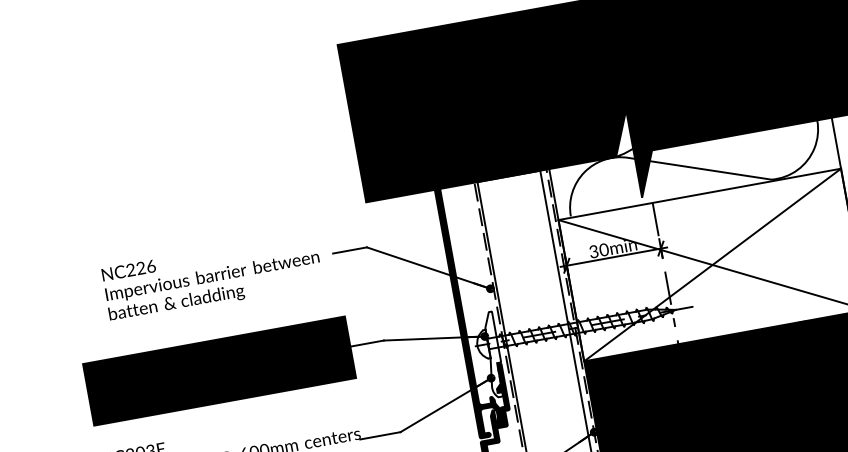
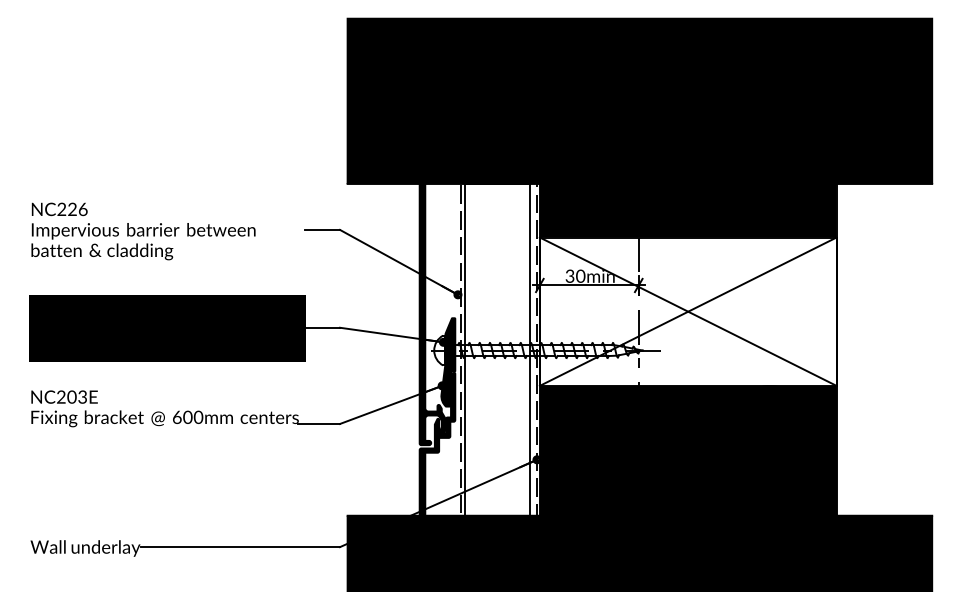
fill: (690, 146) -> (687, 187), added
text: (212, 277) -> (143, 231), moved
fill: (493, 354) -> (448, 362), added

